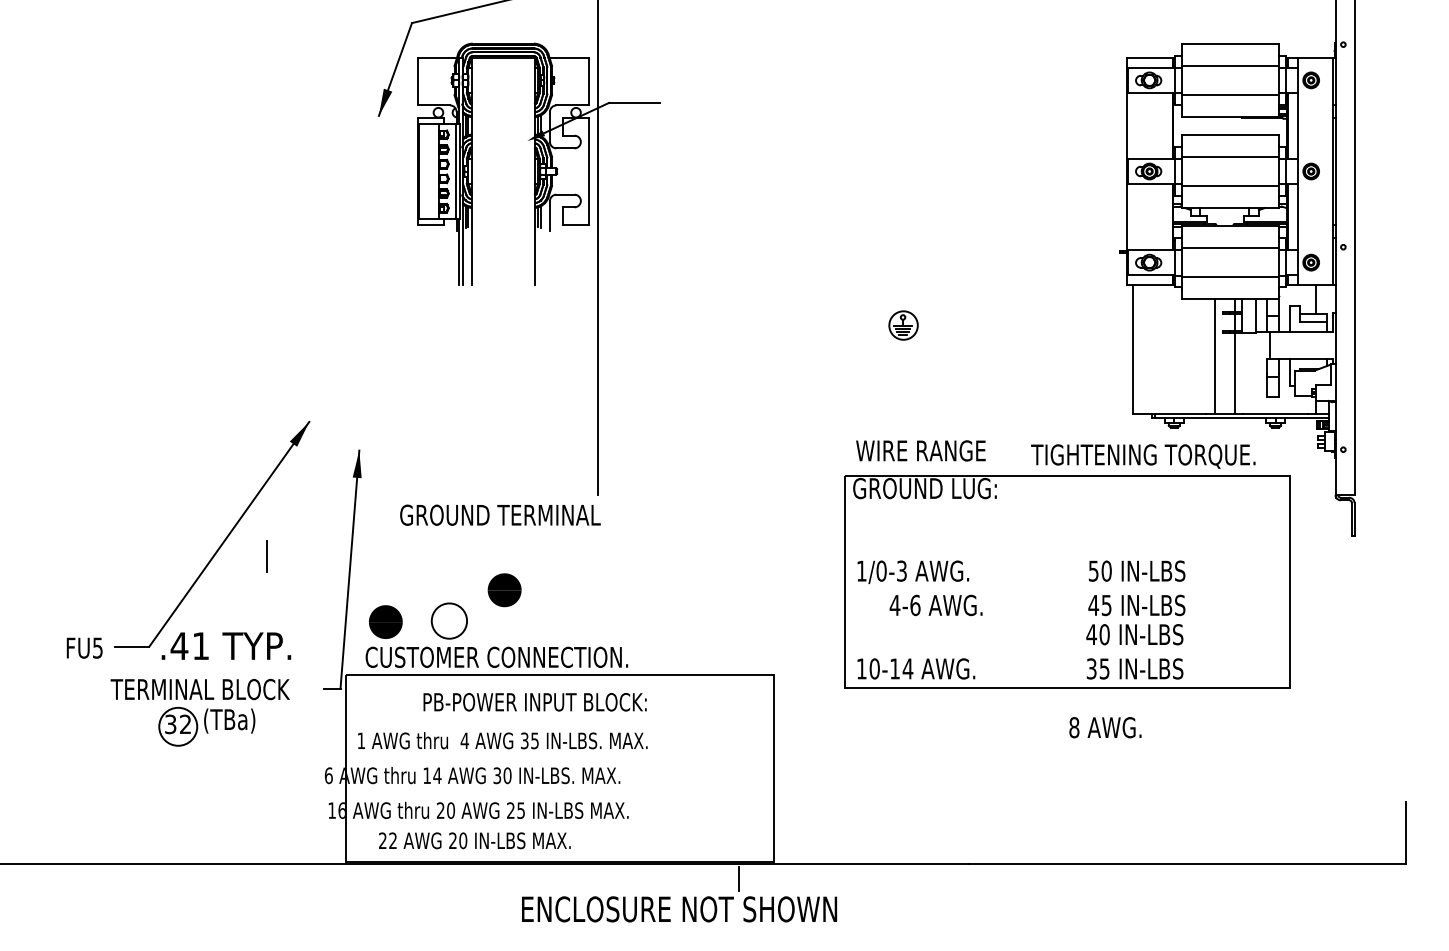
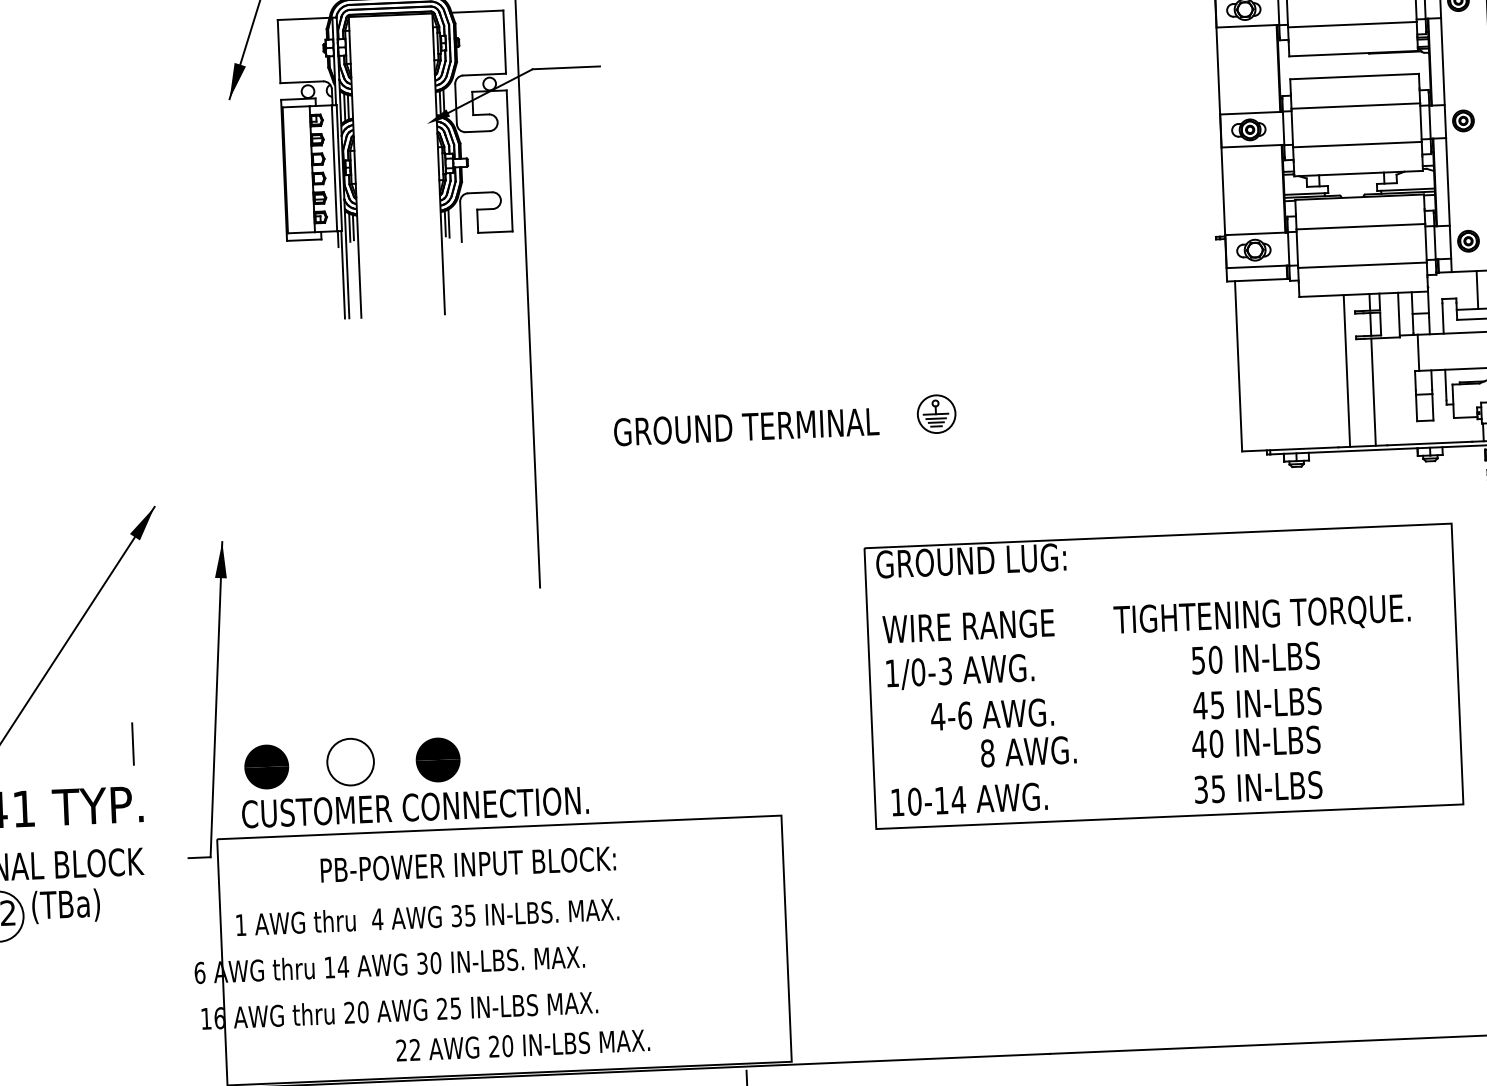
part: (903, 325) -> (936, 414), moved
text: (920, 450) -> (967, 625), moved
text: (1143, 456) -> (1262, 616), moved
text: (500, 514) -> (746, 426), moved
line: (266, 556) -> (131, 744), moved
part: (504, 590) -> (437, 760), moved
text: (1105, 727) -> (1028, 751), moved
text: (474, 840) -> (522, 1045), moved

